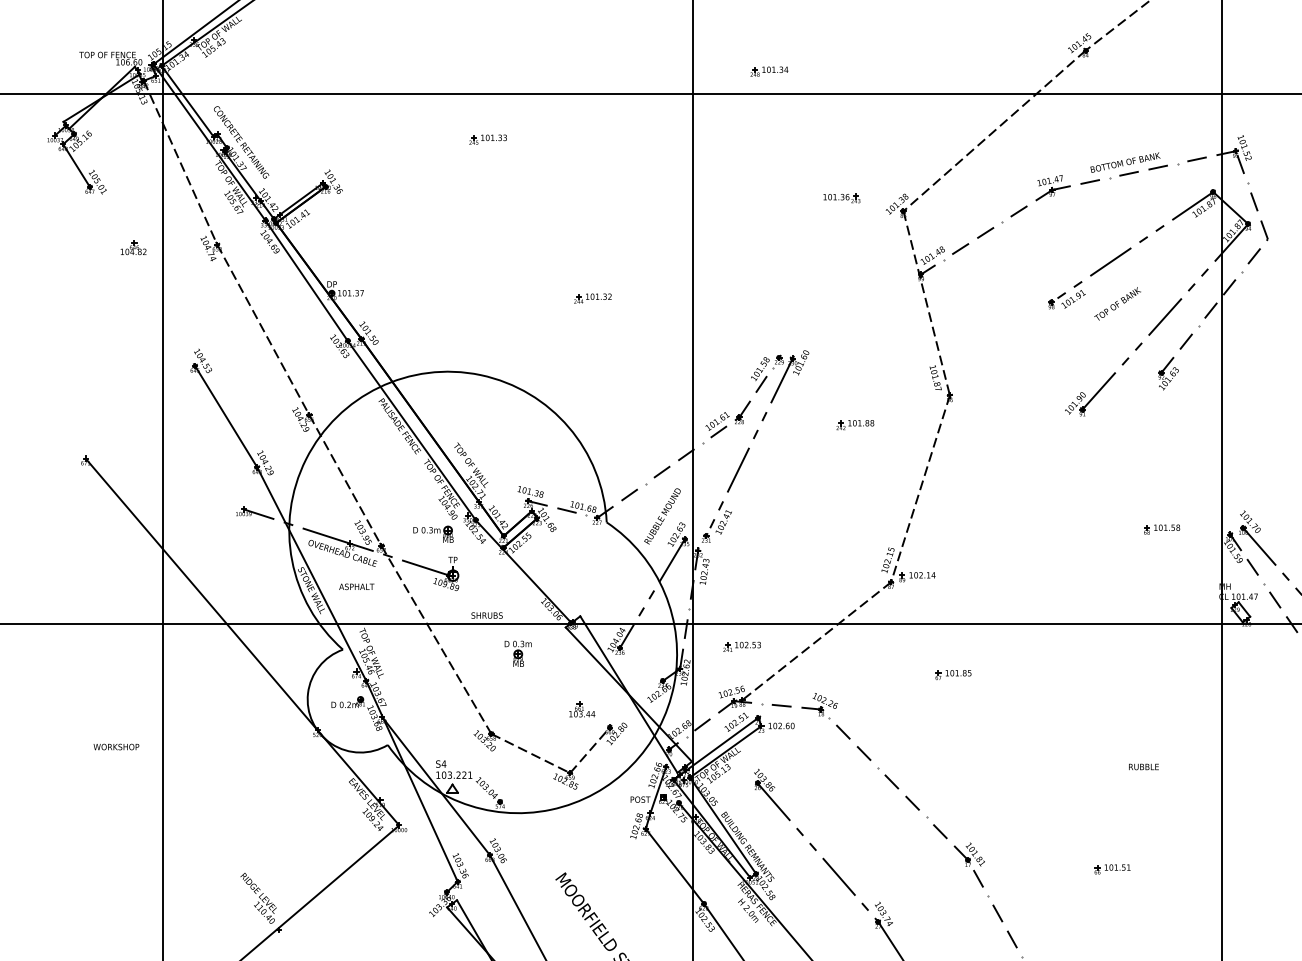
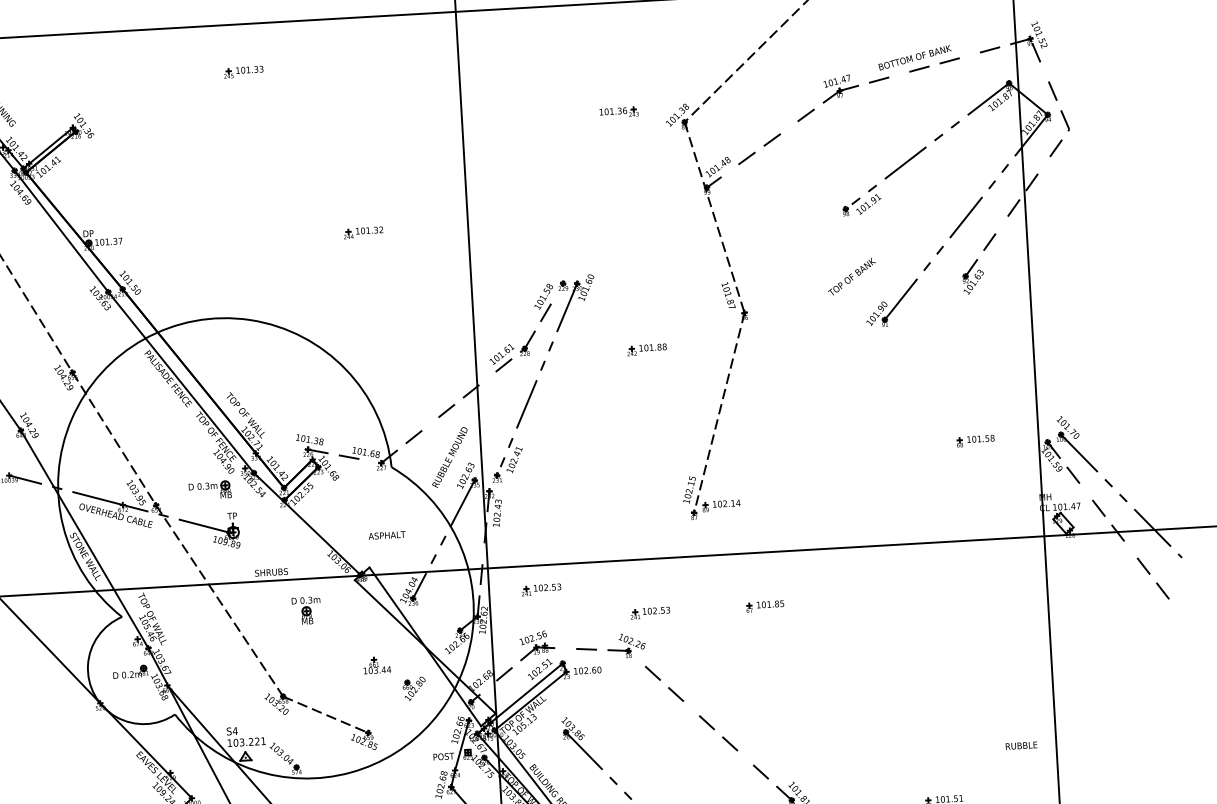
text: (1117, 303) -> (851, 276), moved
text: (356, 586) -> (386, 535), moved
line: (816, 641) -> (619, 579), removed
part: (843, 674) -> (649, 612), added
line: (589, 750) -> (387, 708), removed
text: (1143, 766) -> (1021, 745), moved

